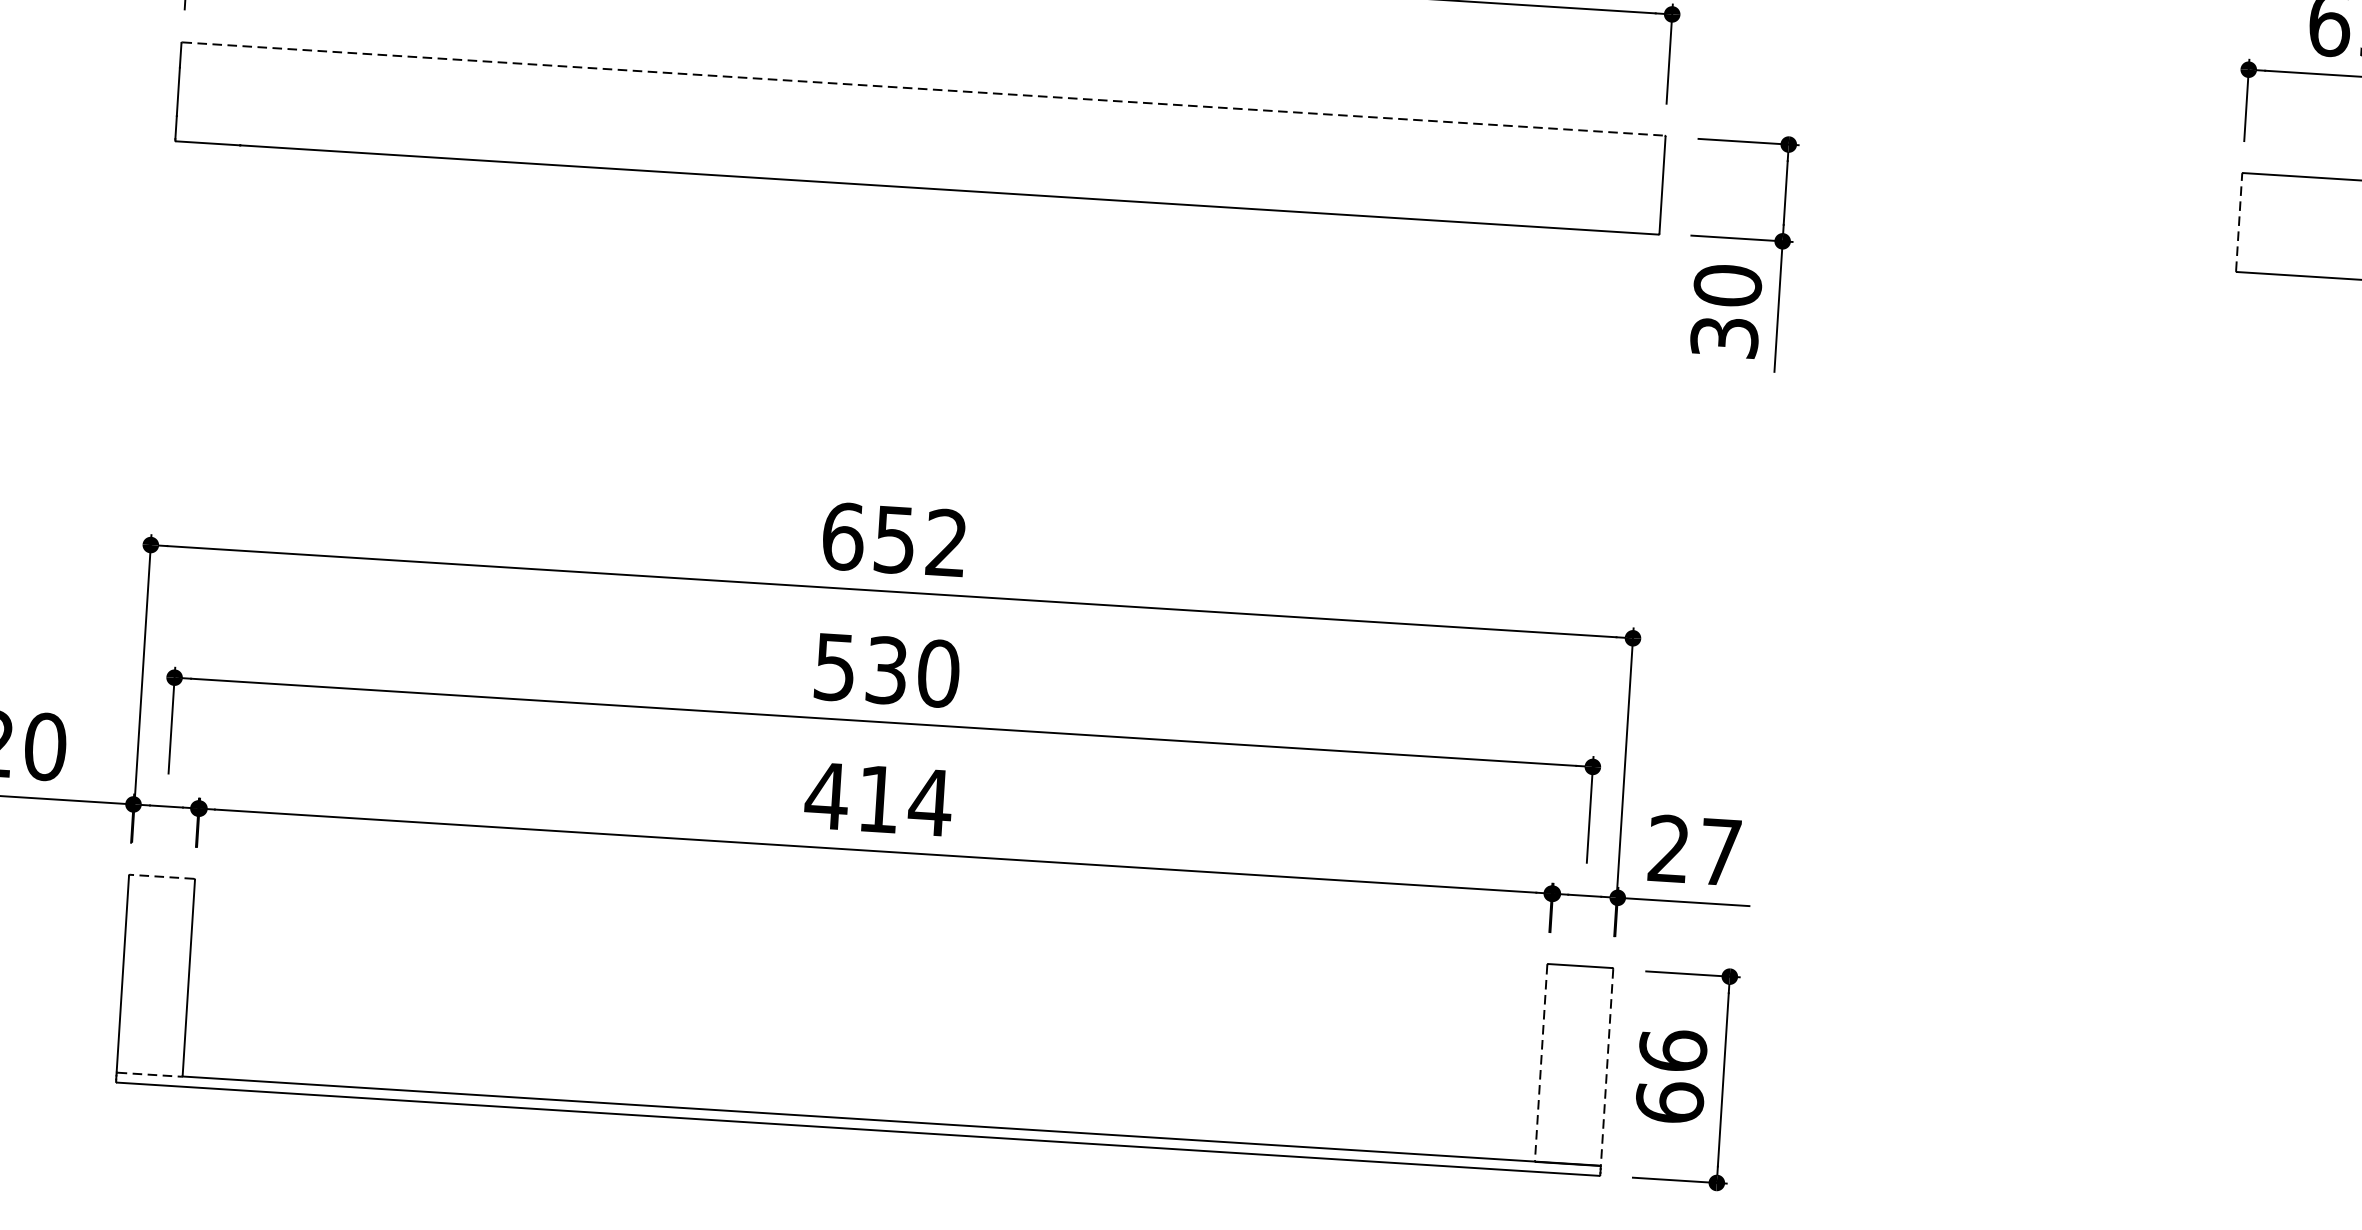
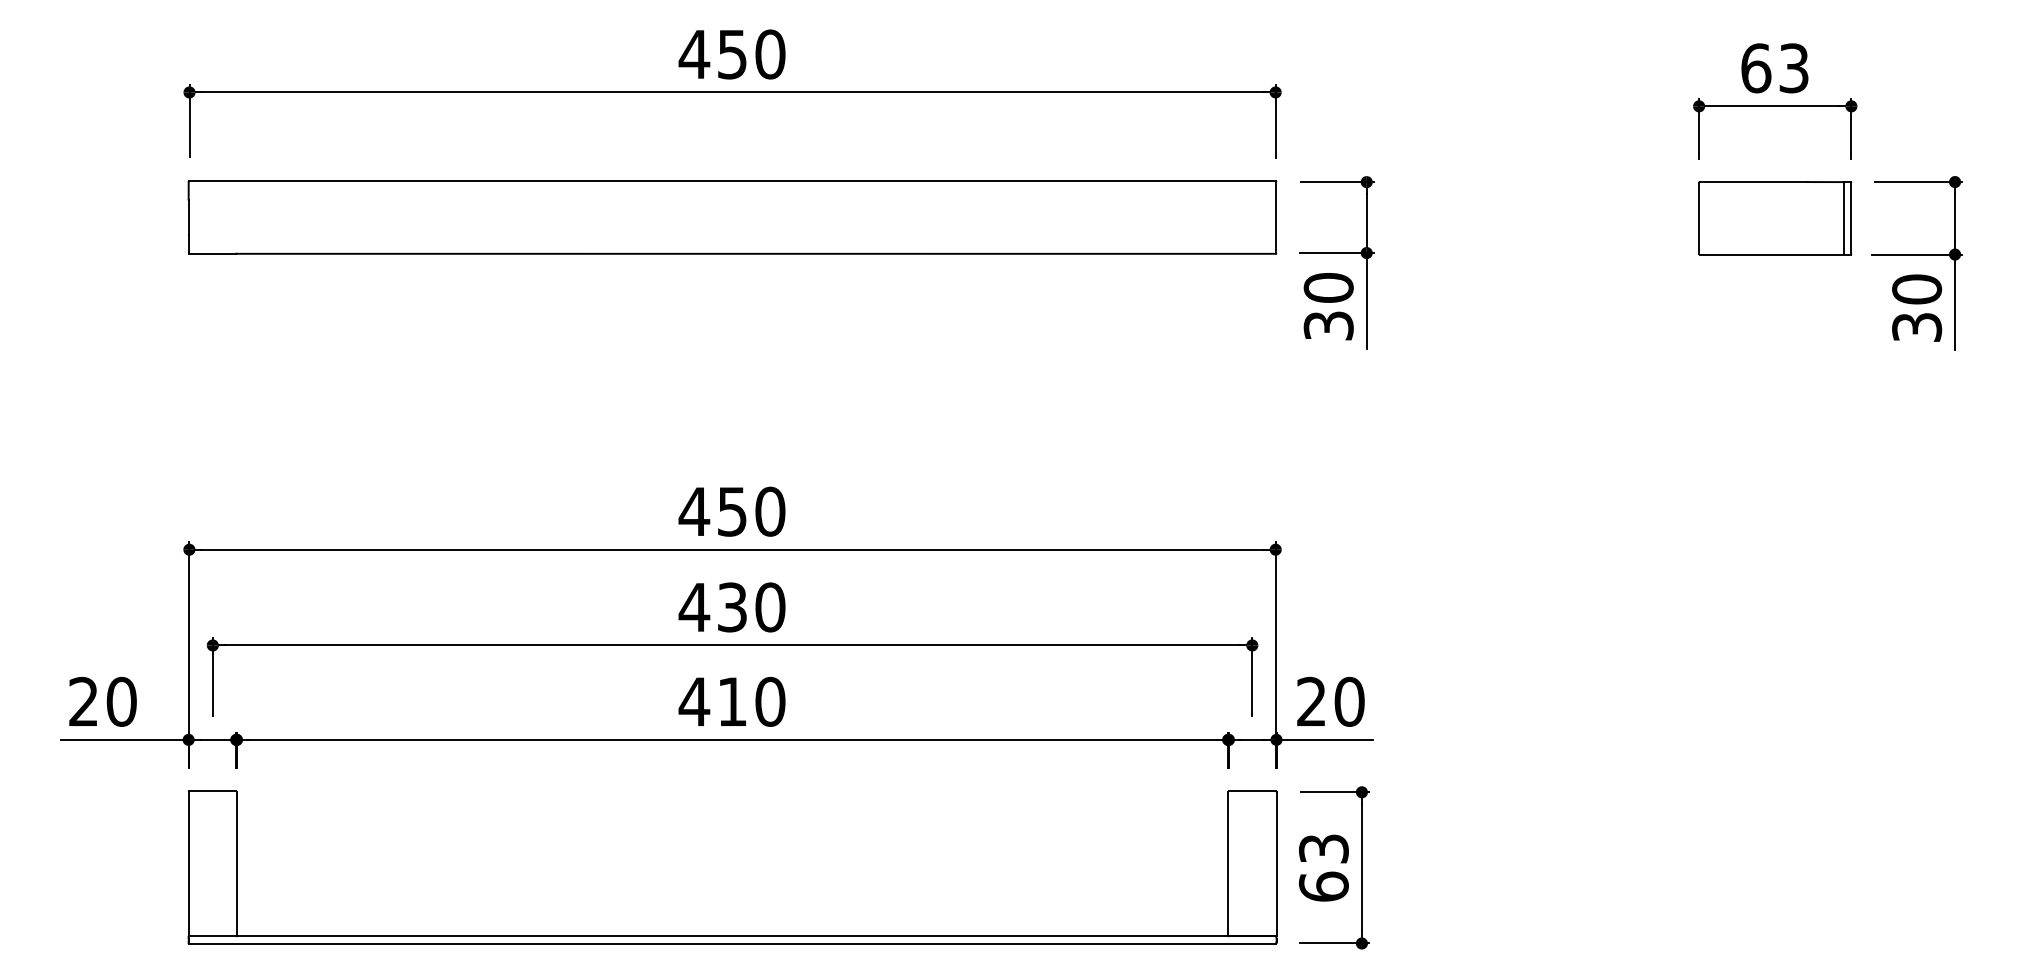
line: (924, 89) -> (733, 181), dashed -> solid
line: (2239, 222) -> (1699, 218), dashed -> solid
text: (893, 539) -> (731, 511), 652 -> 450
text: (835, 667) -> (694, 607), 530 -> 430
text: (930, 802) -> (770, 701), 414 -> 410
text: (1720, 851) -> (1349, 701), 27 -> 20
line: (161, 876) -> (212, 791), dashed -> solid
text: (1672, 1050) -> (1323, 848), 66 -> 63
line: (1541, 1062) -> (1228, 863), dashed -> solid
line: (1607, 1066) -> (1276, 863), dashed -> solid
line: (150, 1074) -> (213, 936), dashed -> solid

